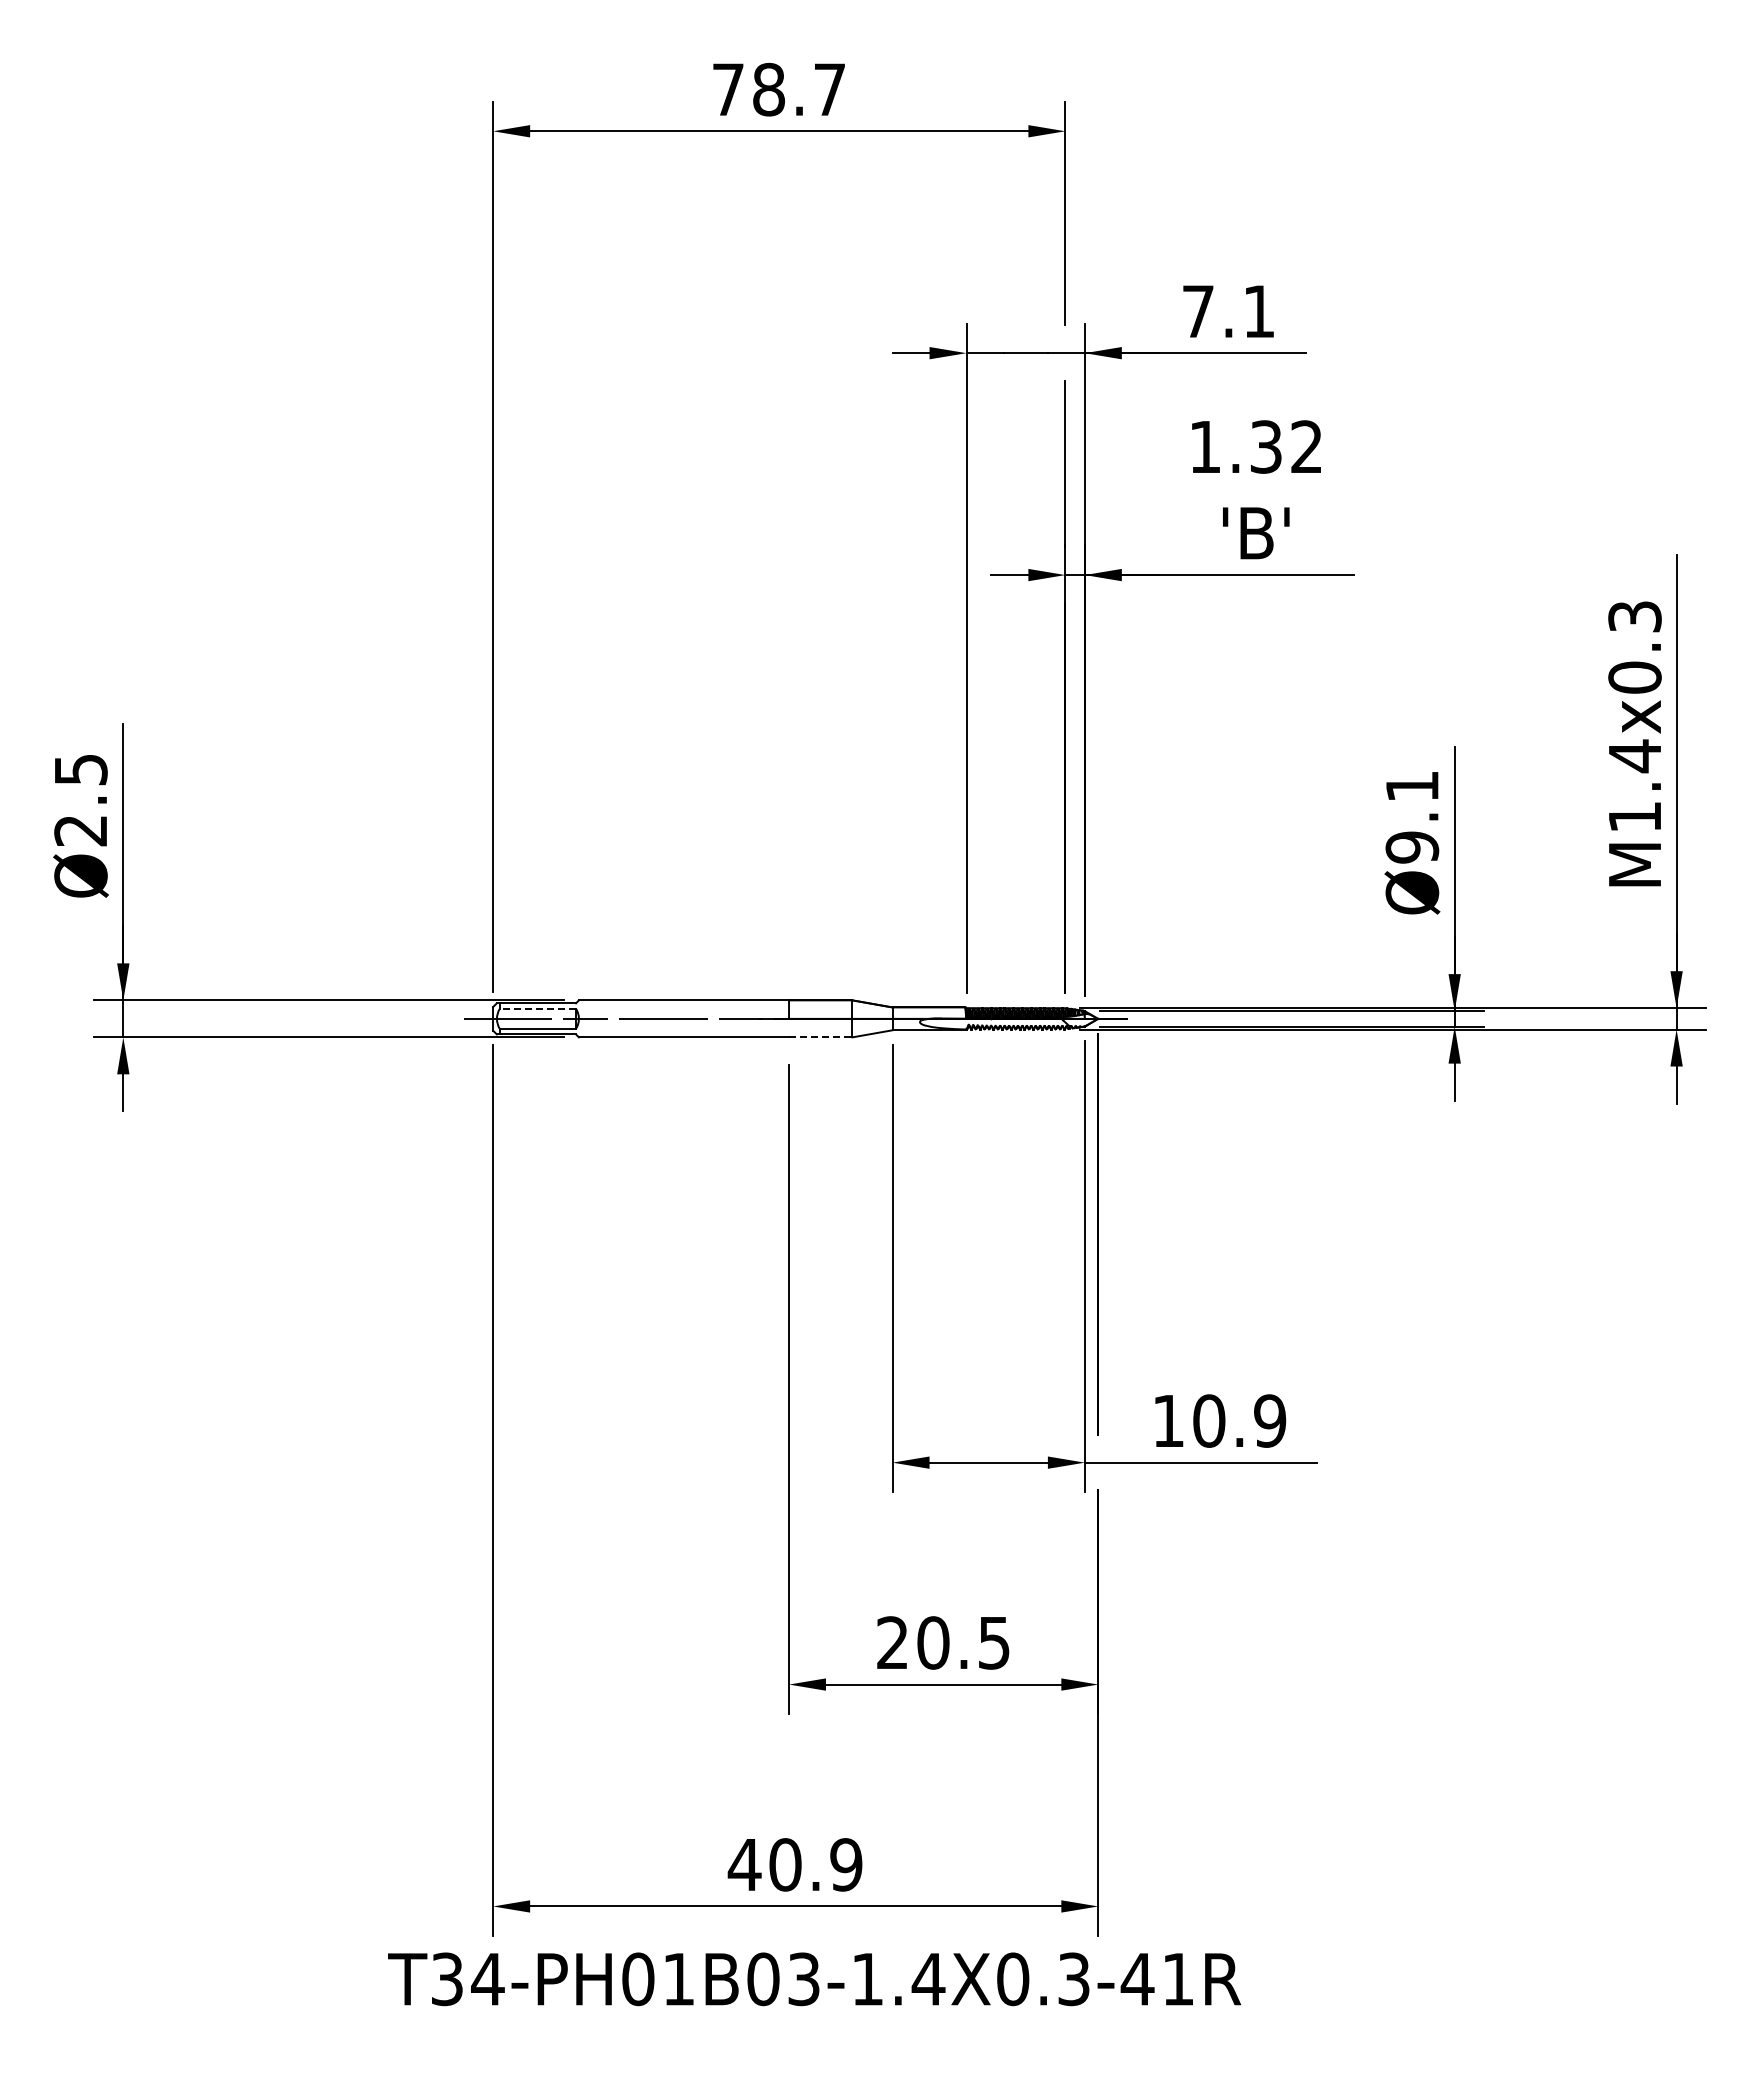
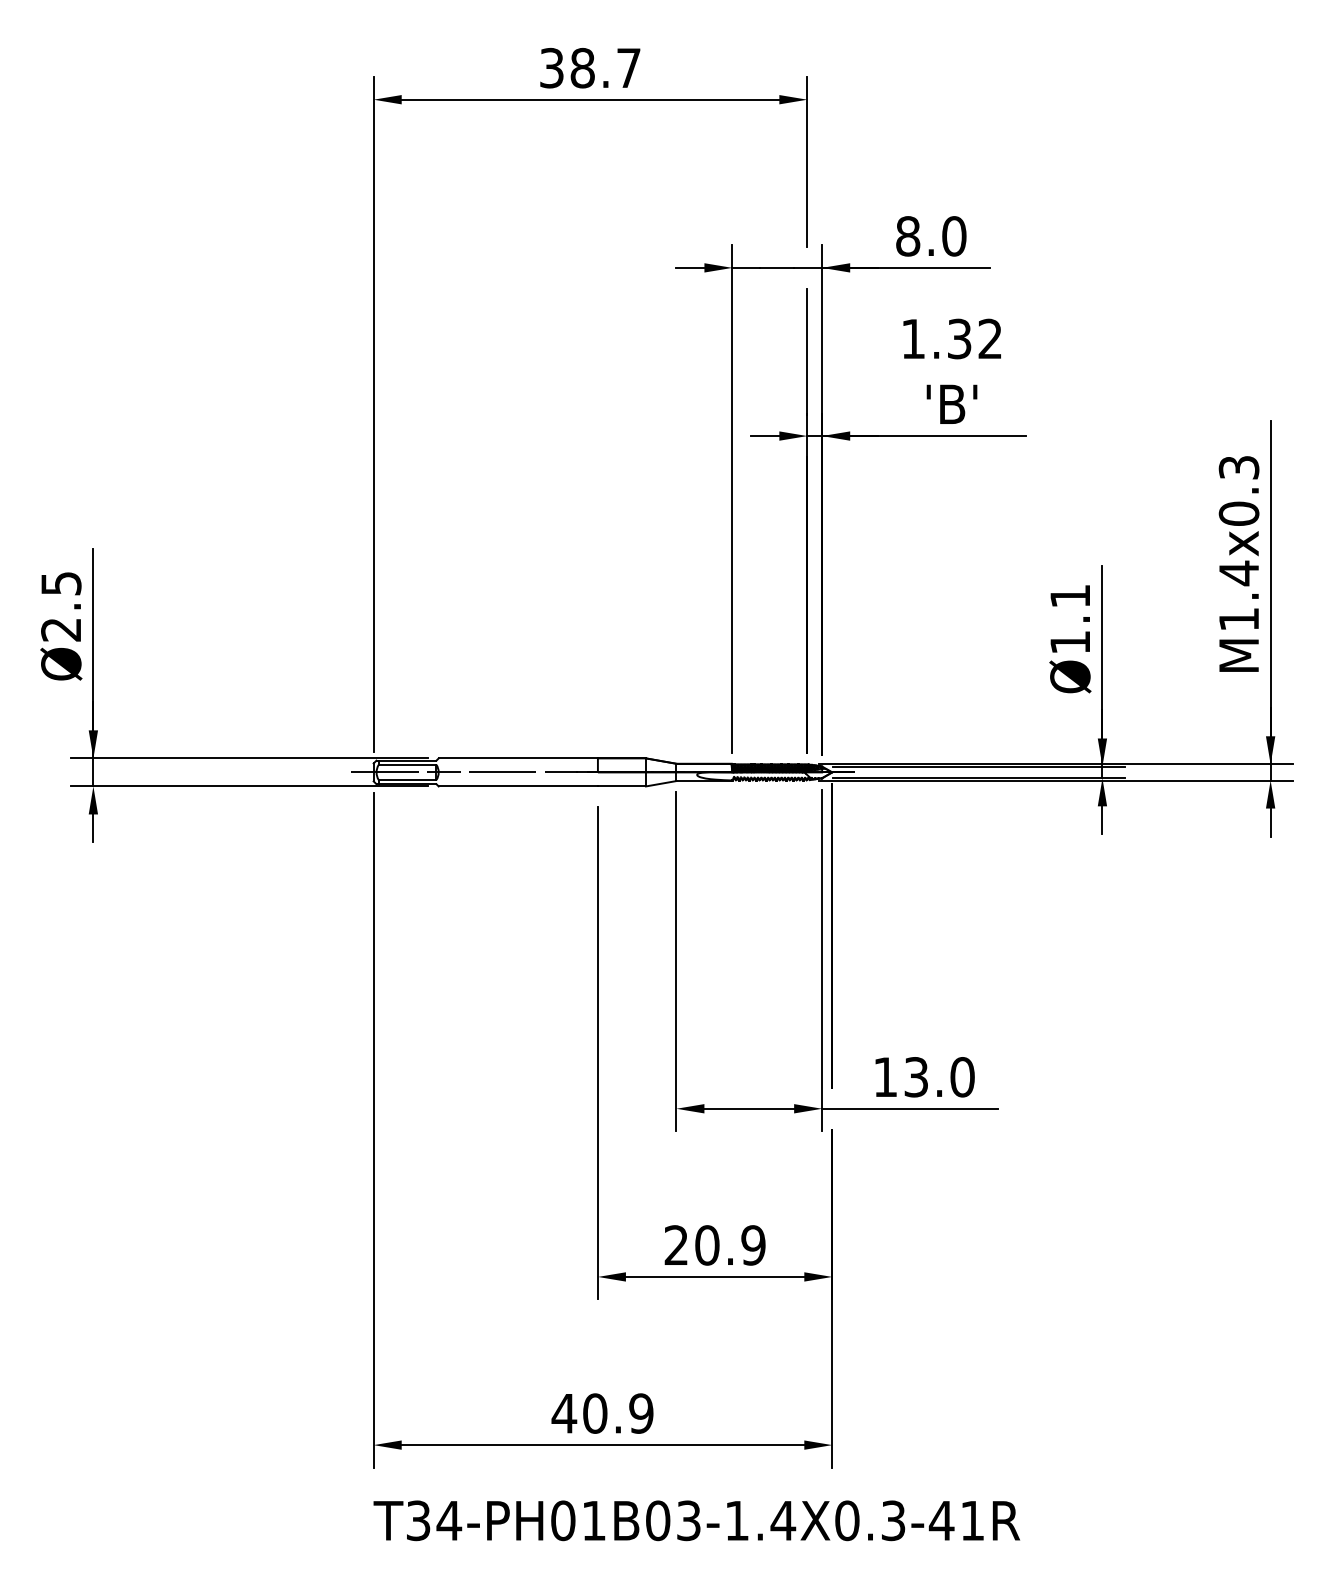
text: (728, 89) -> (552, 68), 78.7 -> 38.7
text: (1228, 311) -> (931, 236), 7.1 -> 8.0
text: (1412, 847) -> (1070, 642), Ø9.1 -> Ø1.1
line: (537, 1008) -> (407, 764), dashed -> solid
line: (820, 1037) -> (621, 786), dashed -> solid
text: (1239, 1420) -> (939, 1076), 10.9 -> 13.0
text: (994, 1642) -> (753, 1245), 20.5 -> 20.9
text: (814, 1979) -> (696, 1520), moved

